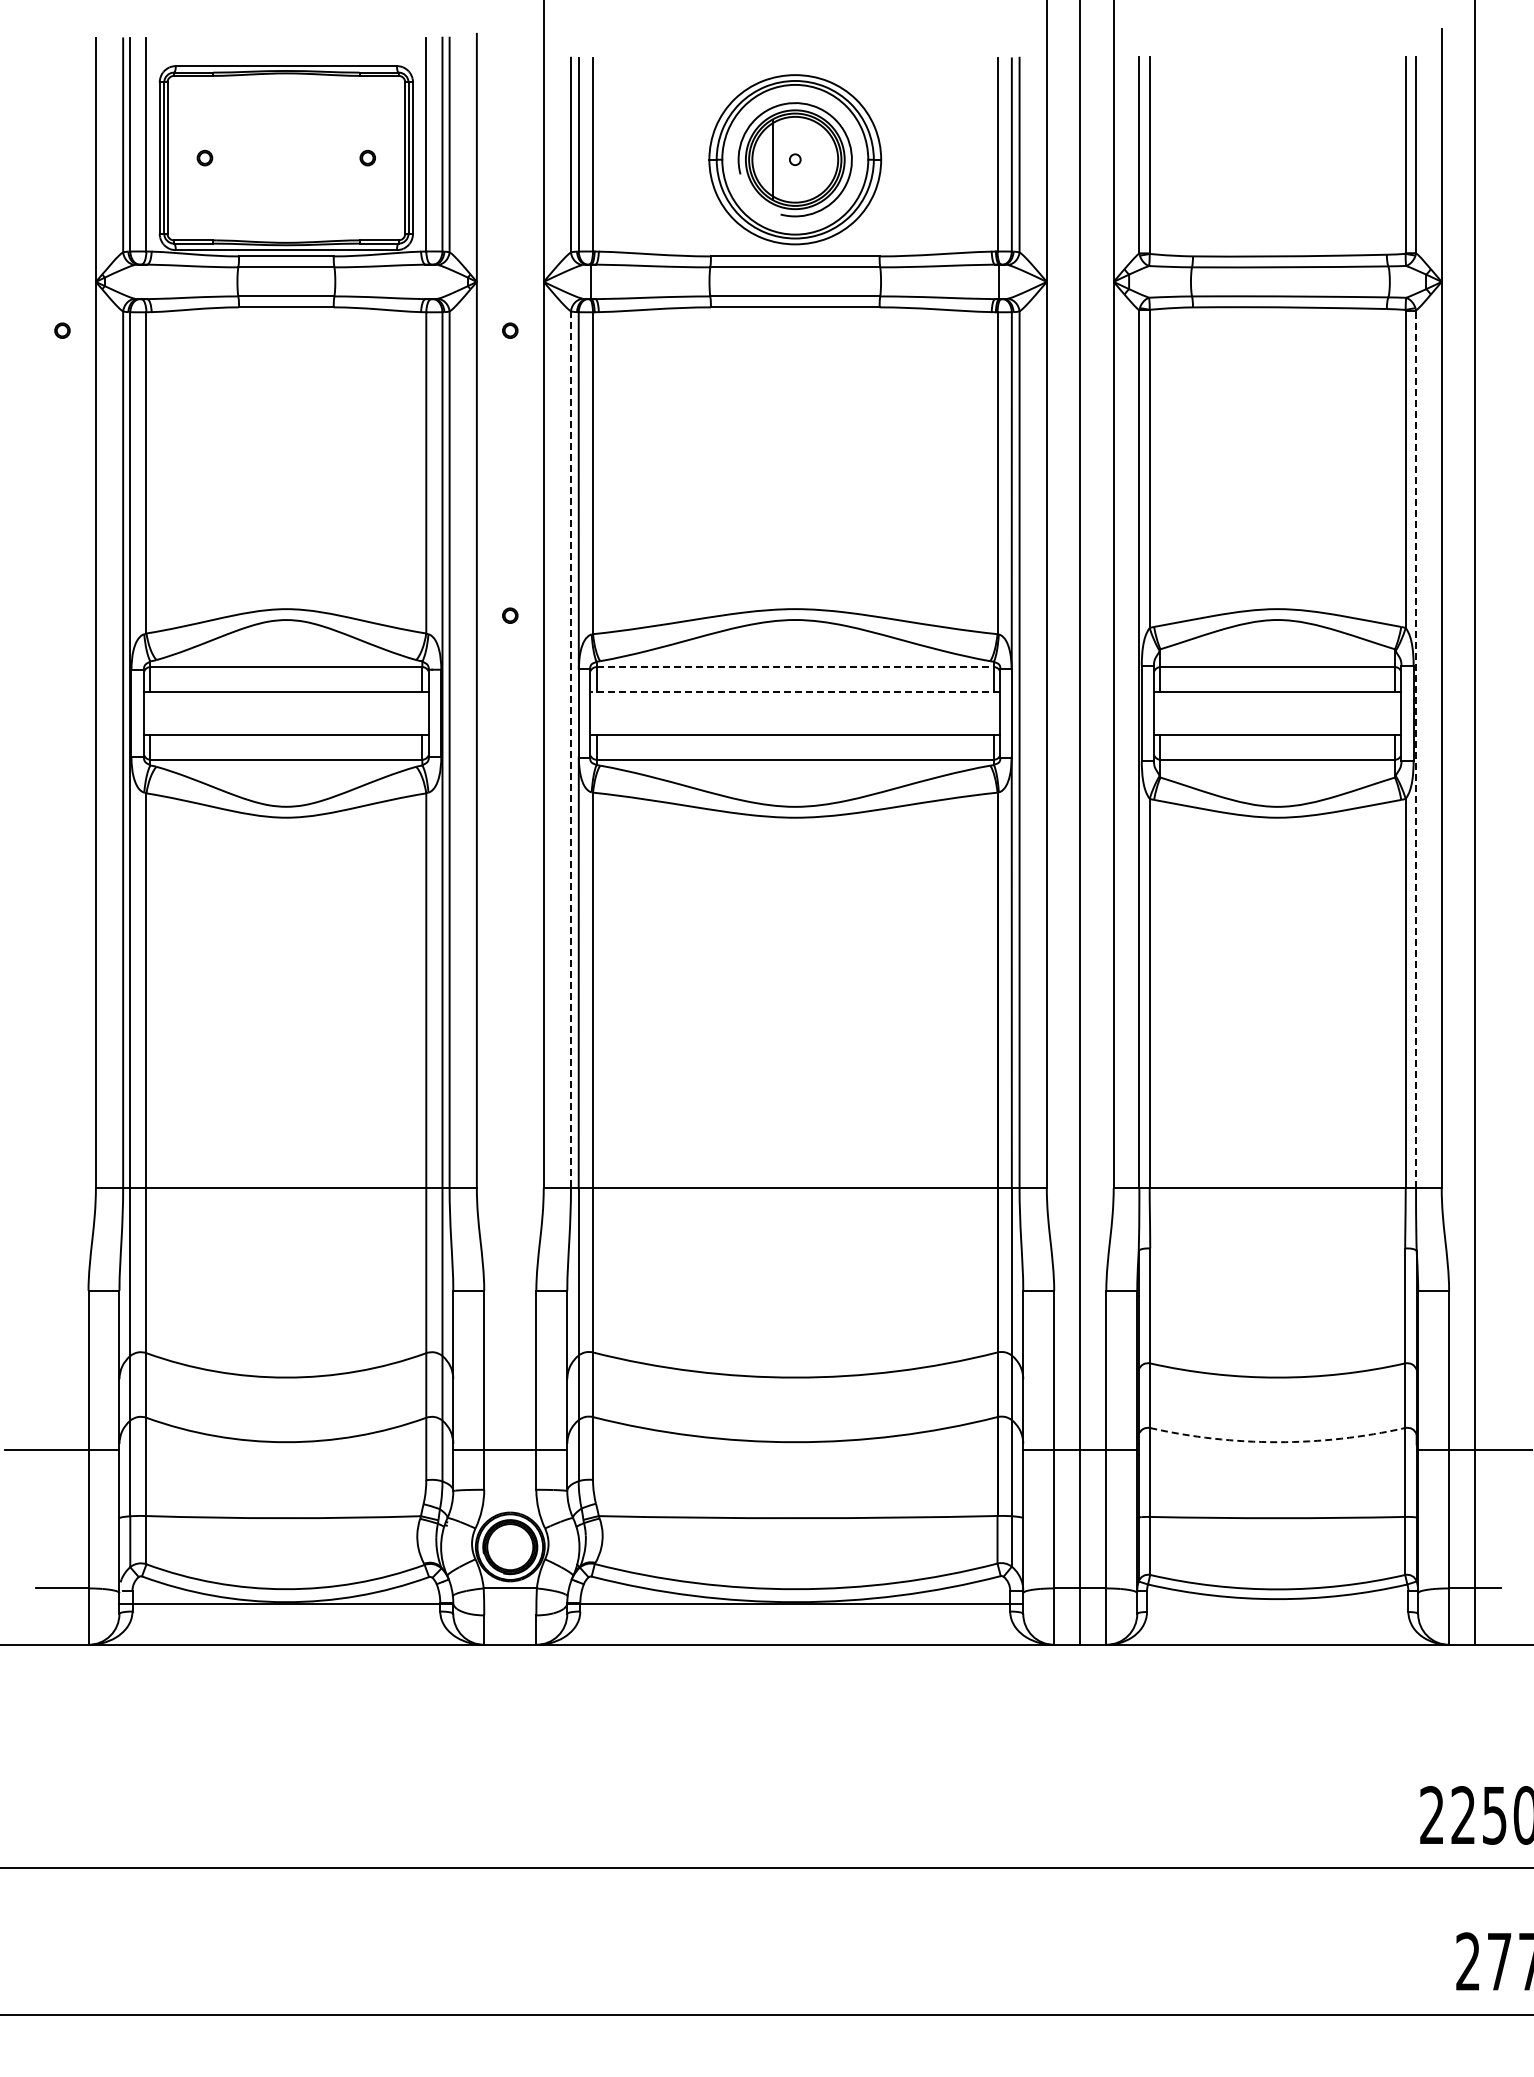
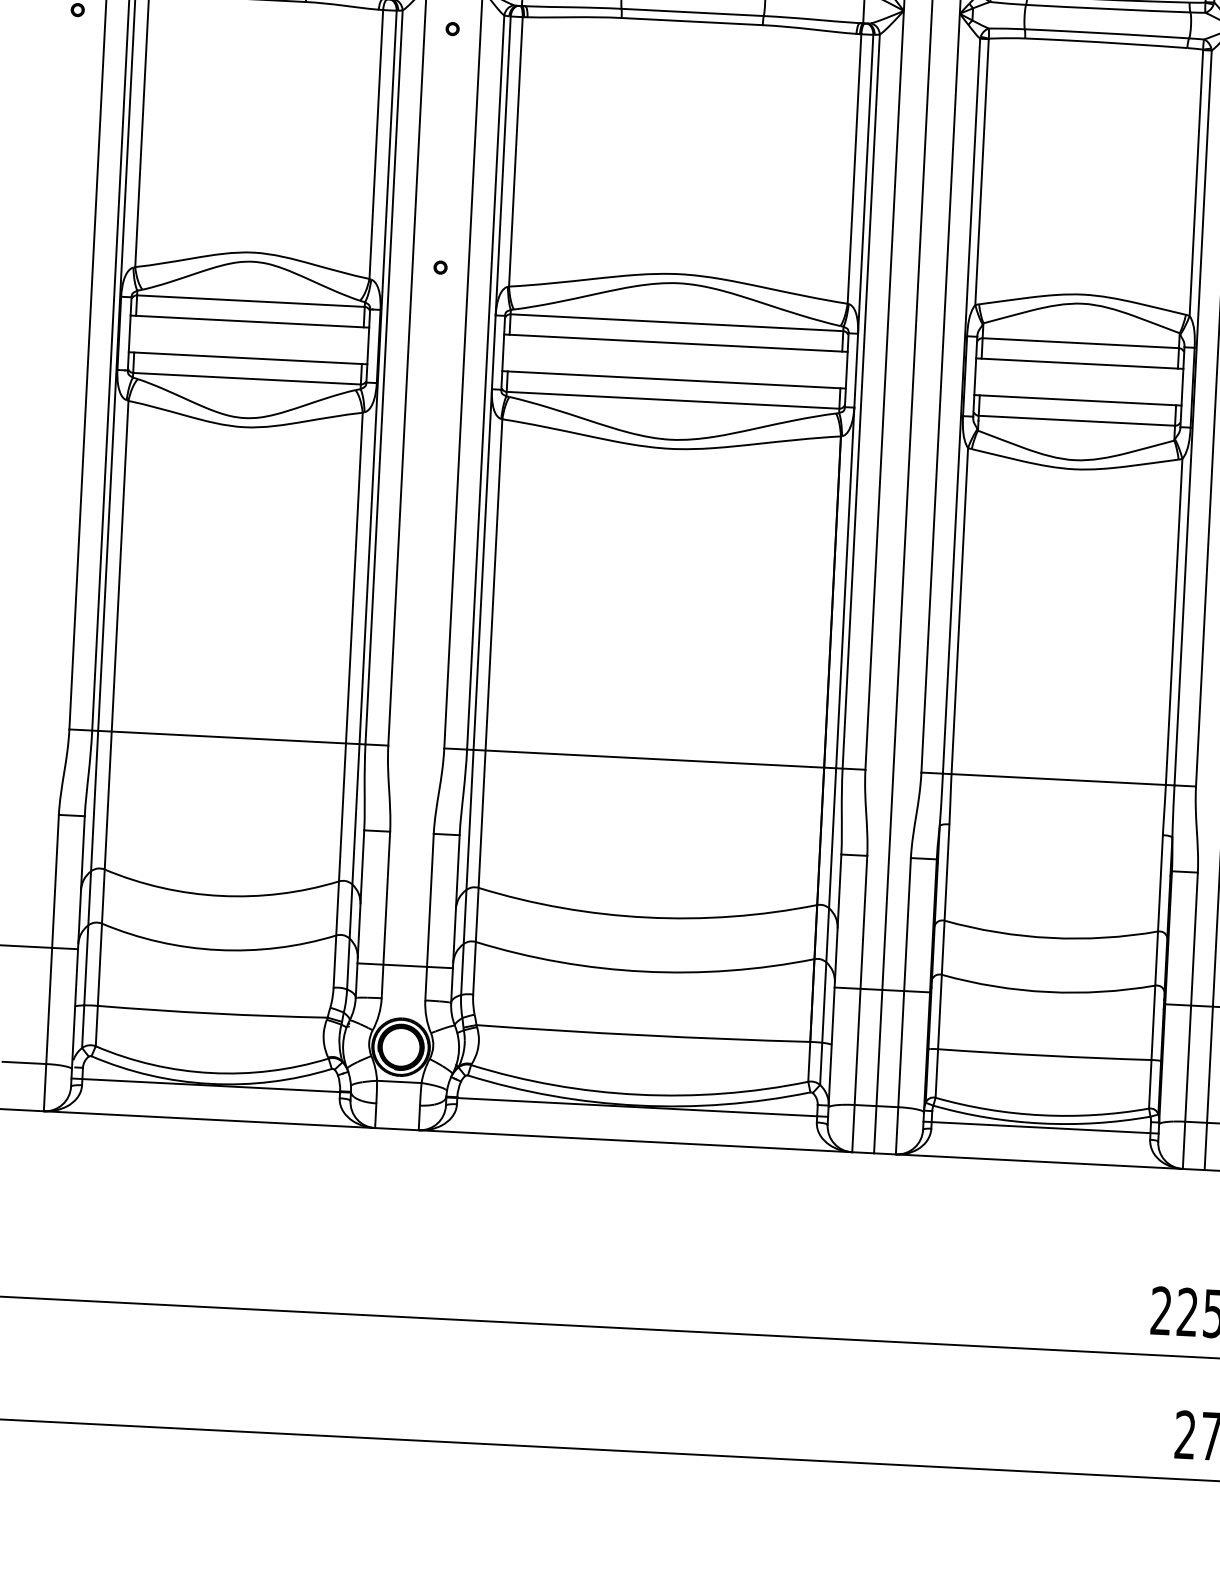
line: (795, 667) -> (677, 323), dashed -> solid
line: (794, 691) -> (675, 343), dashed -> solid
line: (1416, 749) -> (1193, 418), dashed -> solid
line: (570, 750) -> (485, 383), dashed -> solid
arc: (1277, 1442) -> (1047, 992), dashed -> solid
line: (1277, 1604) -> (1040, 1127), added

